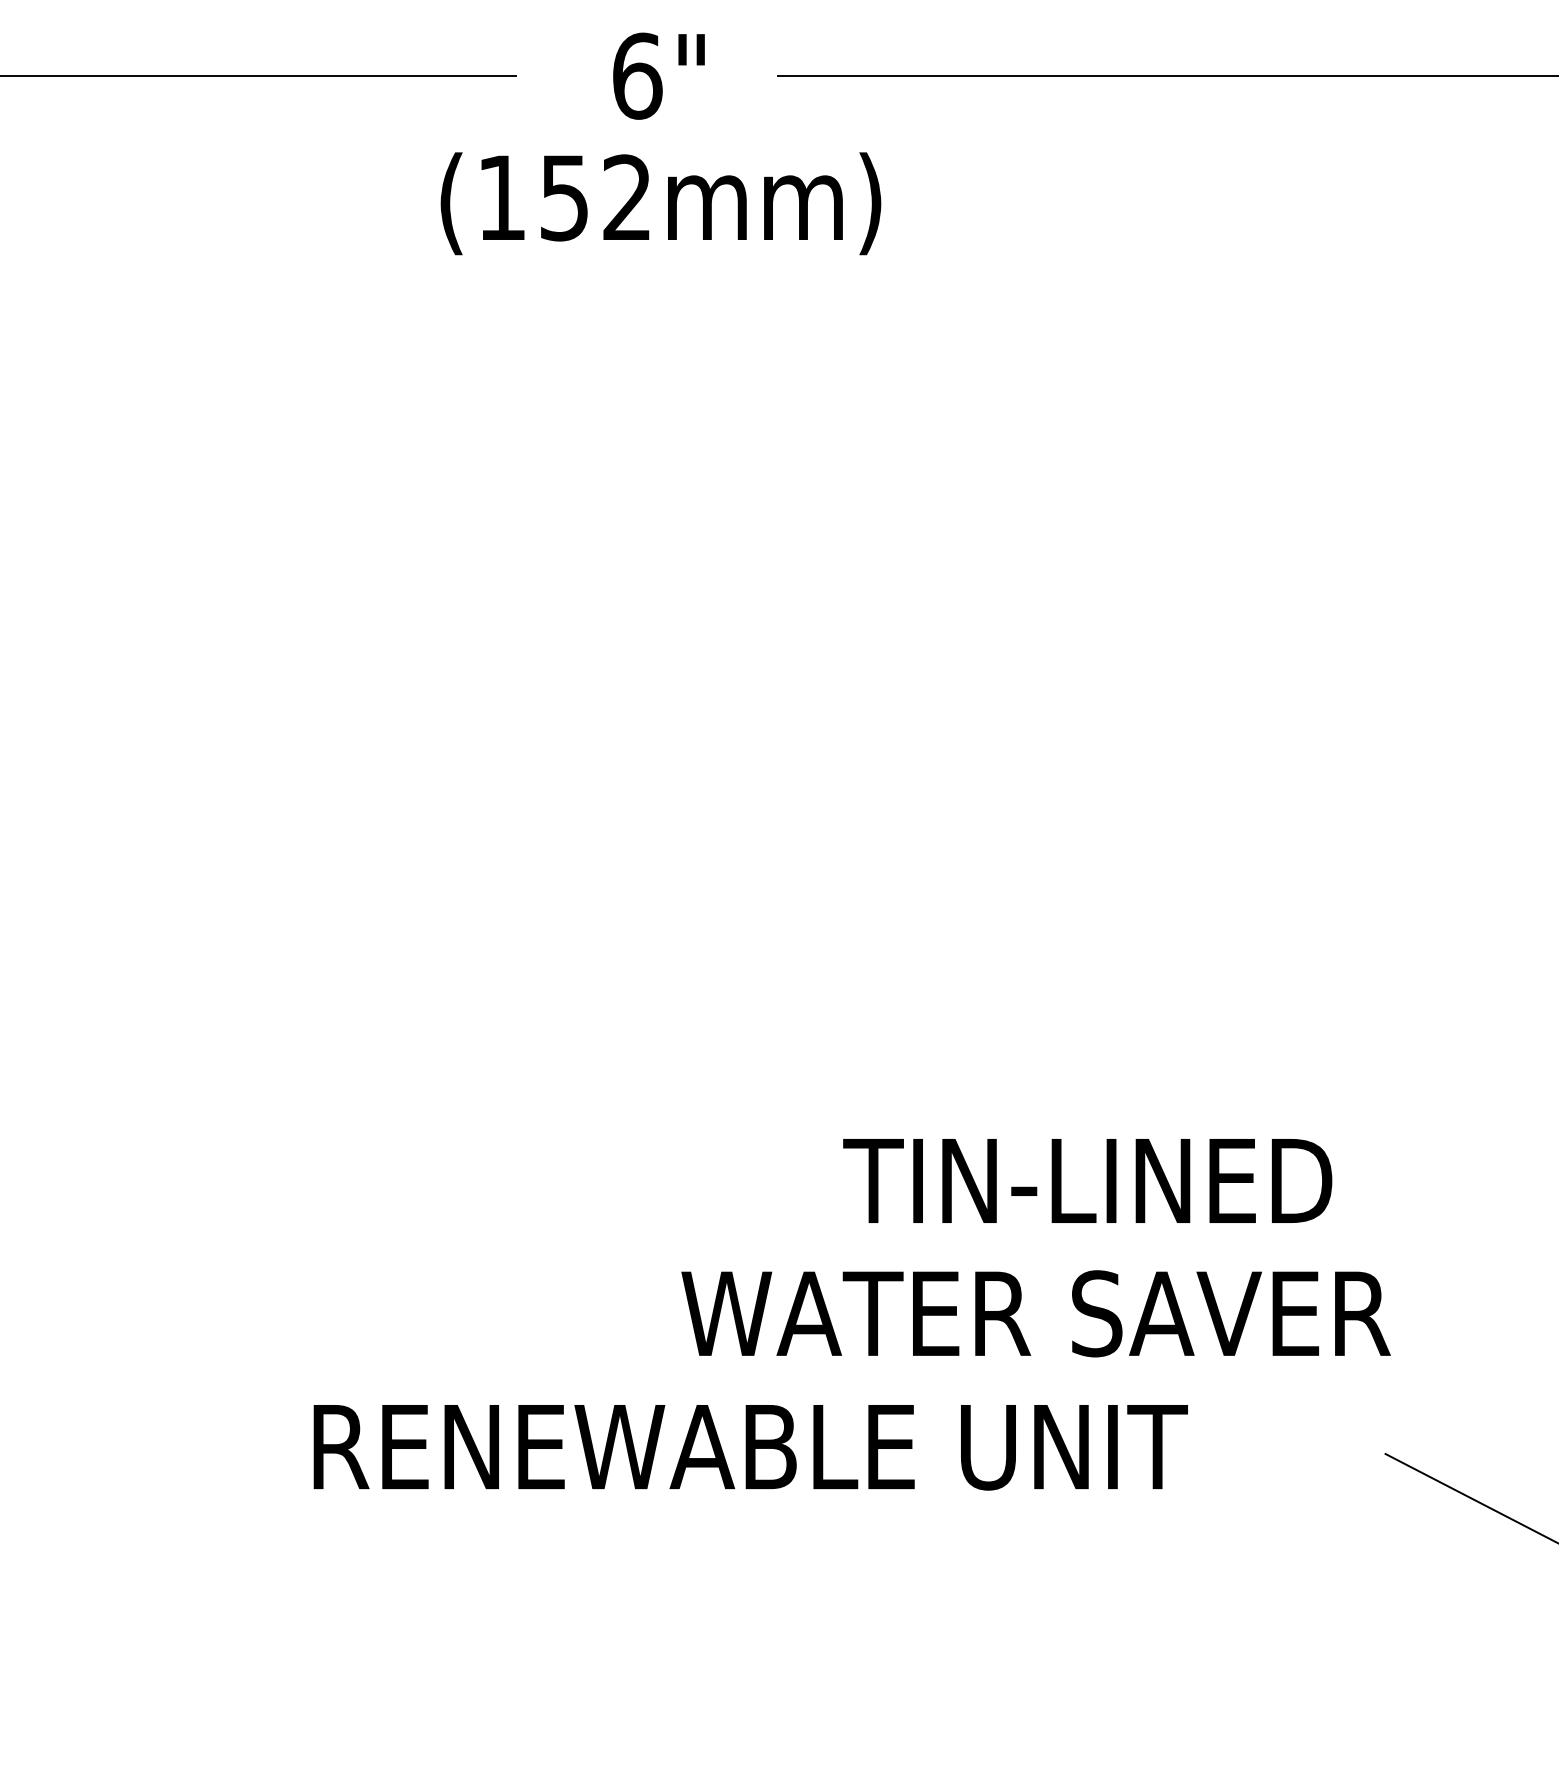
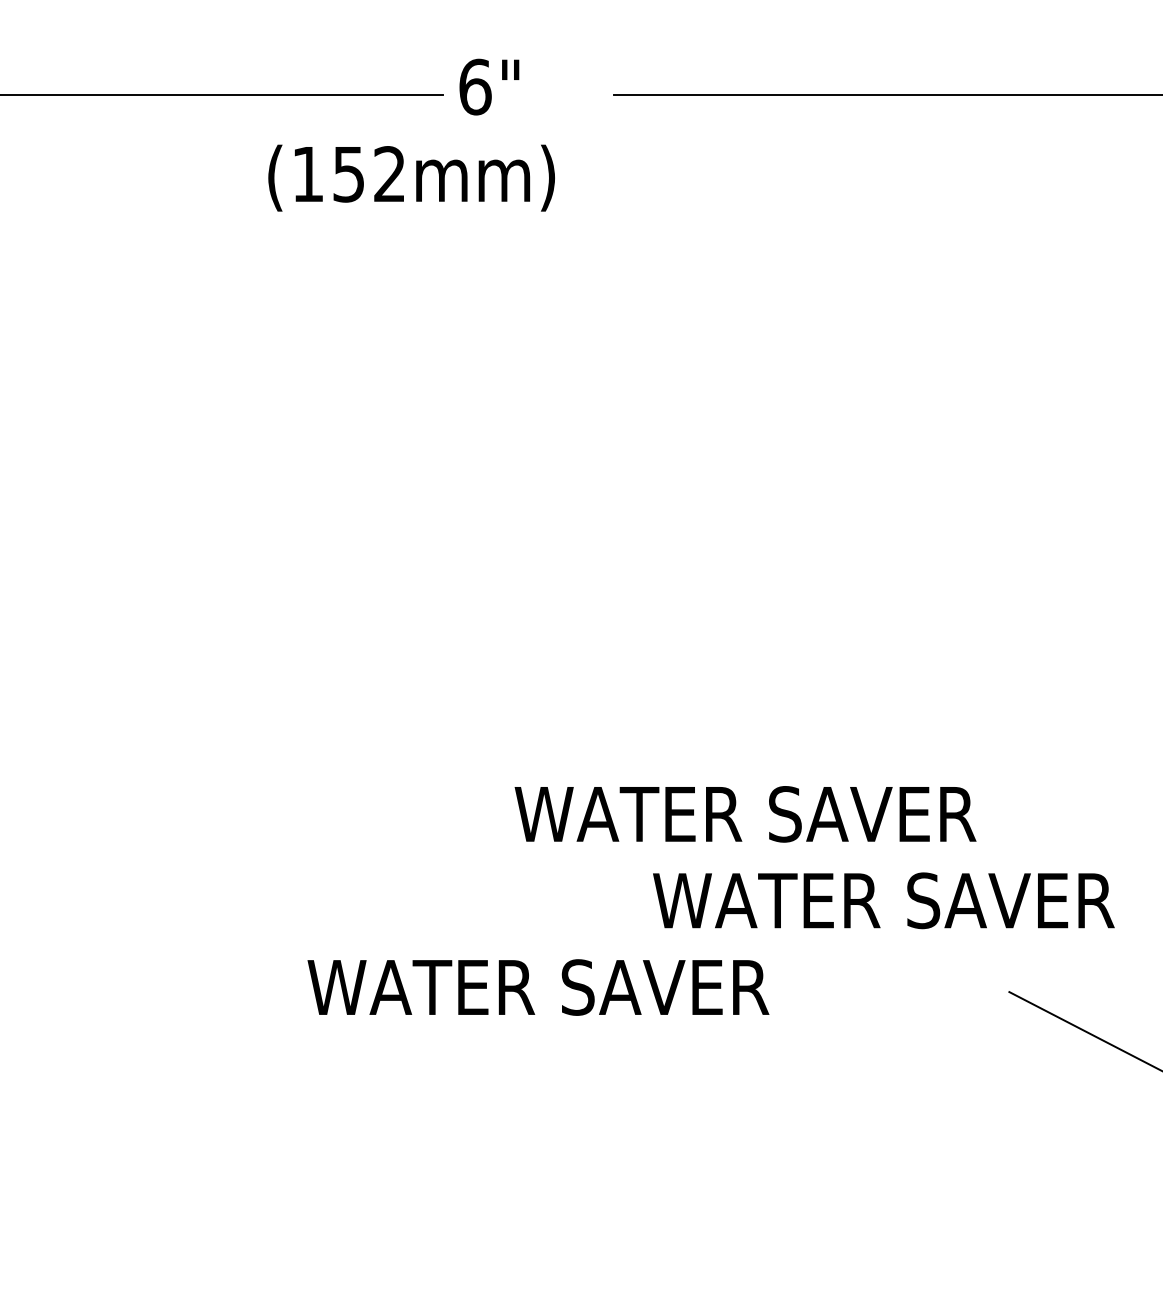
text: (659, 75) -> (489, 86), moved
text: (660, 202) -> (411, 177), moved
text: (980, 1181) -> (745, 814), TIN-LINED -> WATER SAVER
text: (1035, 1313) -> (883, 900), moved
text: (746, 1446) -> (593, 987), RENEWABLE UNIT -> WATER SAVER

